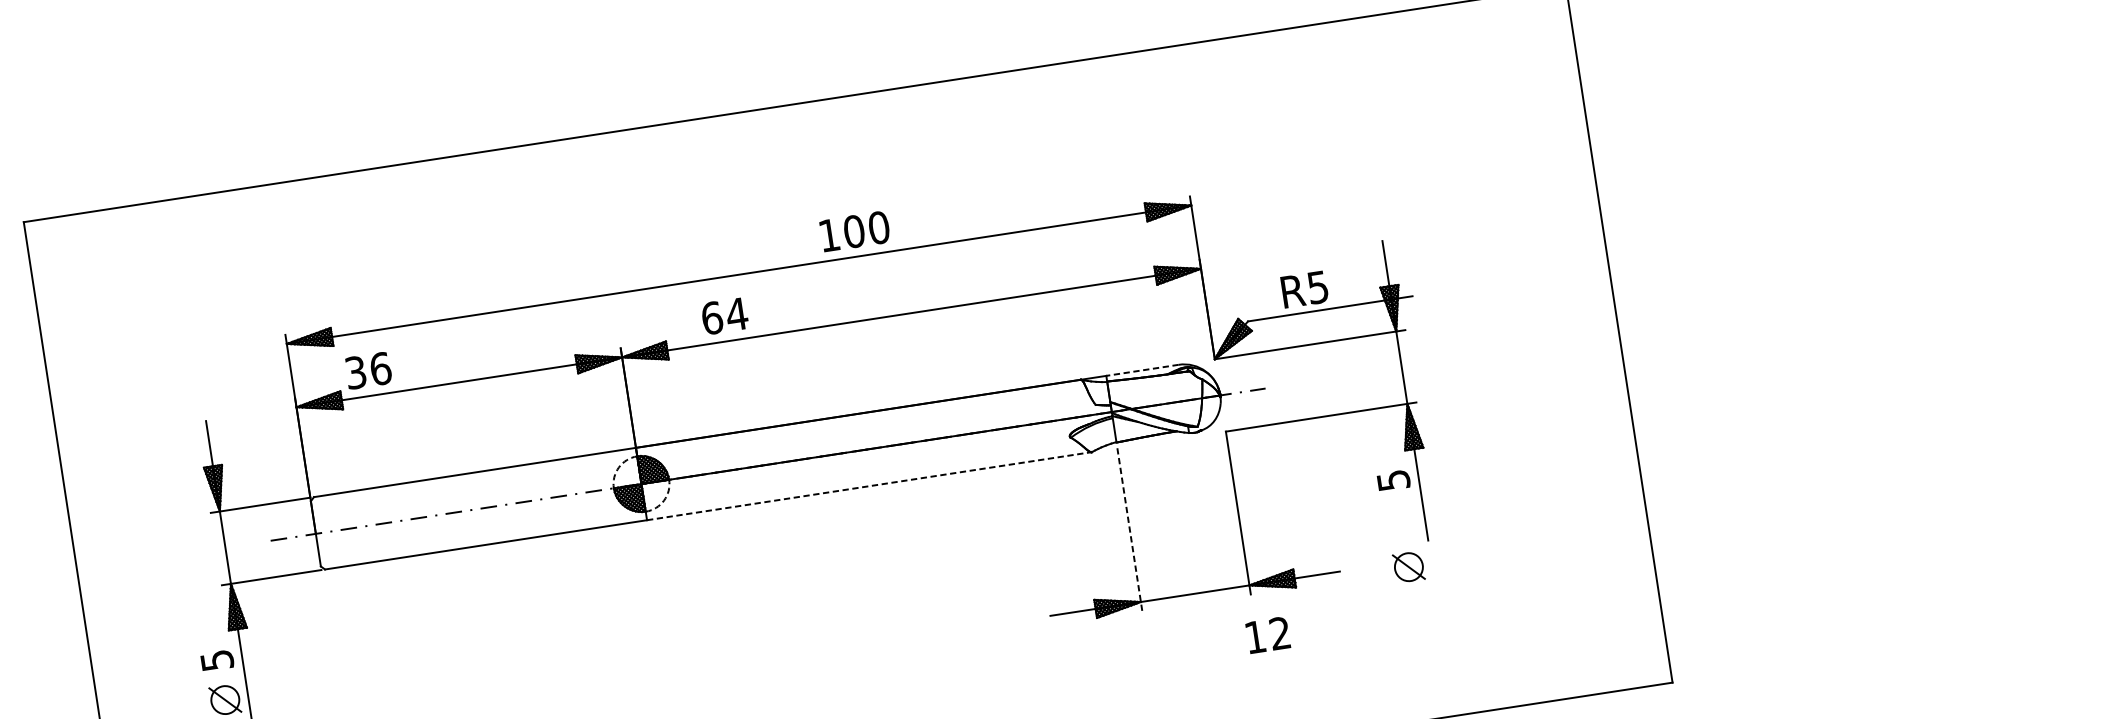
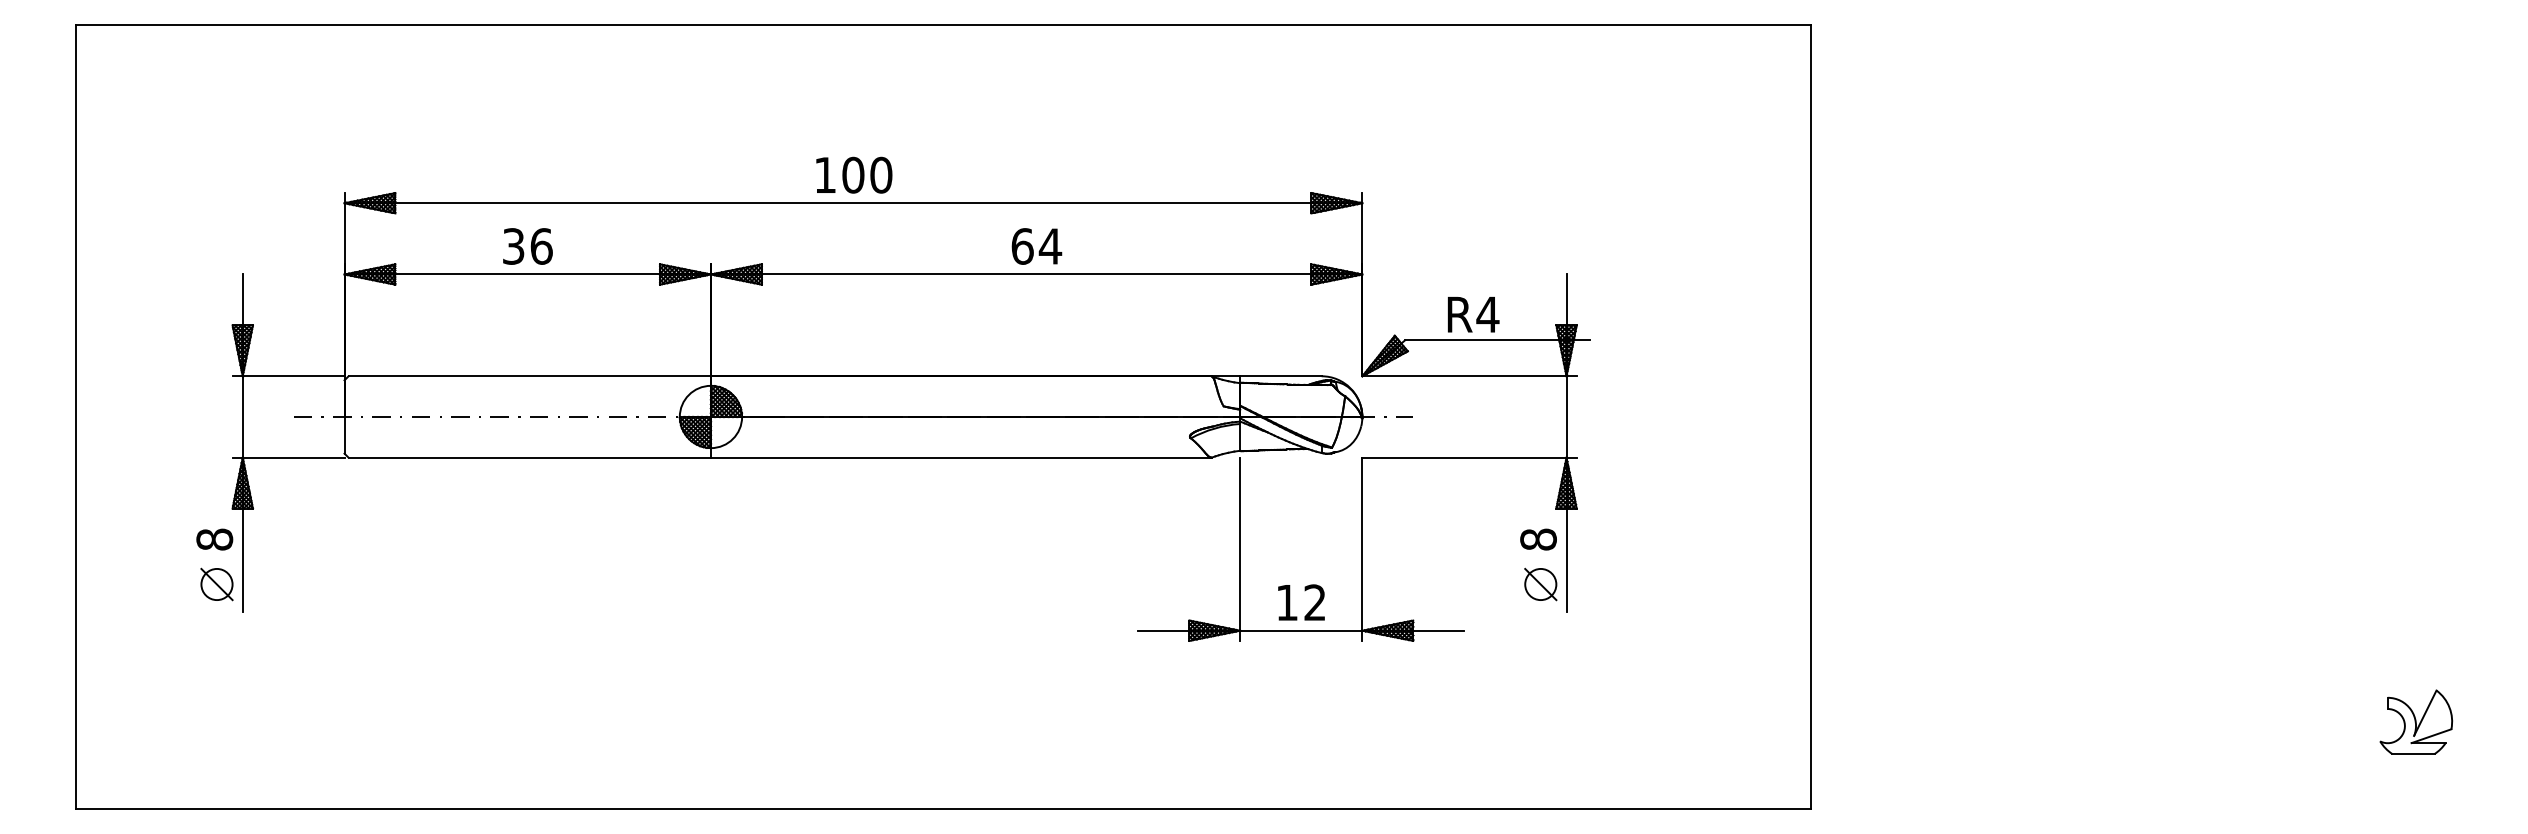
text: (855, 230) -> (854, 174), moved
text: (1317, 287) -> (1487, 314), R5 -> R4
text: (724, 316) -> (1036, 246), moved
text: (368, 370) -> (527, 246), moved
line: (1142, 370) -> (1280, 376), dashed -> solid
arc: (618, 467) -> (688, 394), dashed -> solid
text: (1393, 480) -> (1538, 539), 5 -> 8
line: (869, 485) -> (961, 457), dashed -> solid
arc: (663, 501) -> (732, 439), dashed -> solid
line: (1130, 529) -> (1240, 549), dashed -> solid
part: (1408, 567) -> (1540, 584), moved
text: (1268, 635) -> (1301, 602), moved
text: (216, 660) -> (214, 539), 5 -> 8

